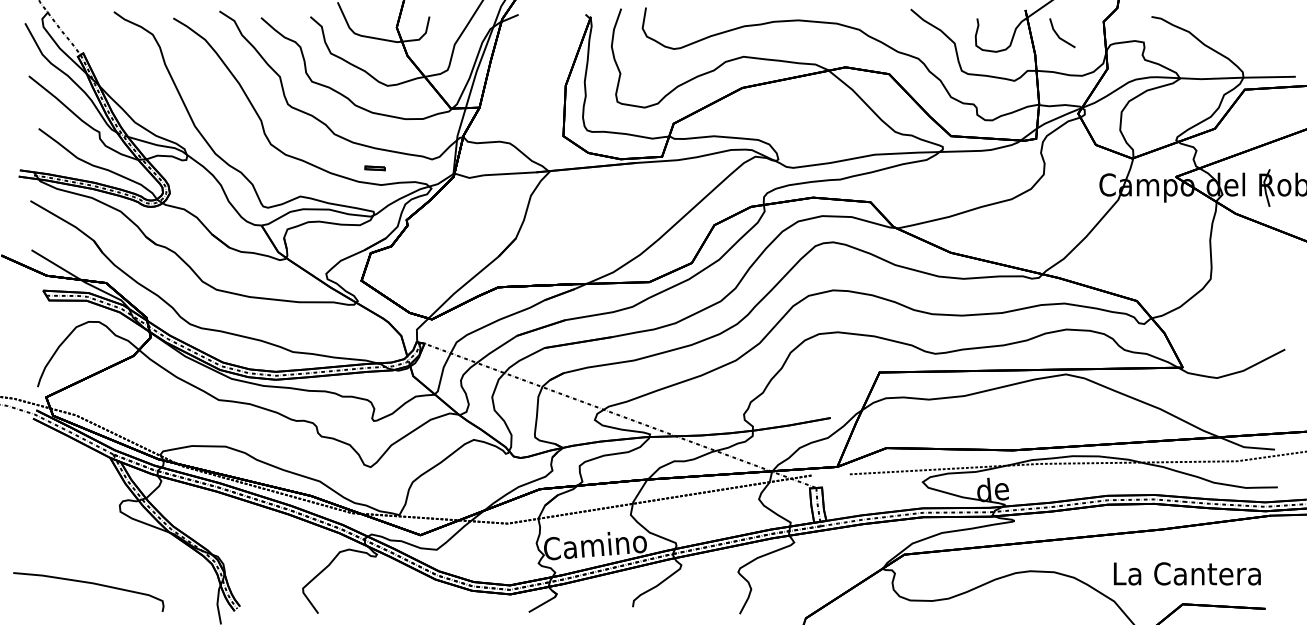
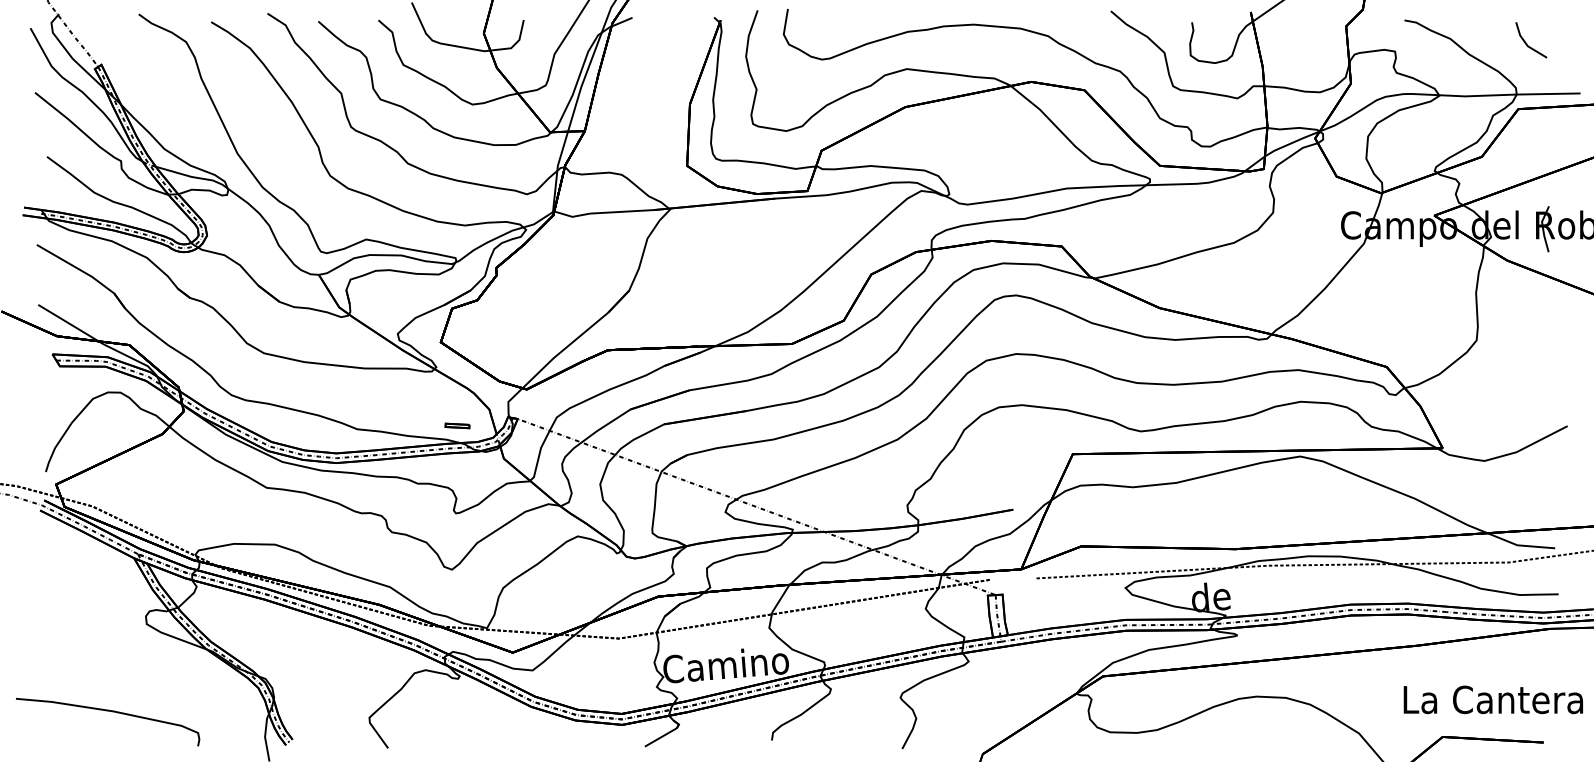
line: (1058, 34) -> (1526, 41), moved
part: (374, 168) -> (456, 426), moved
text: (1187, 573) -> (1493, 699), moved

